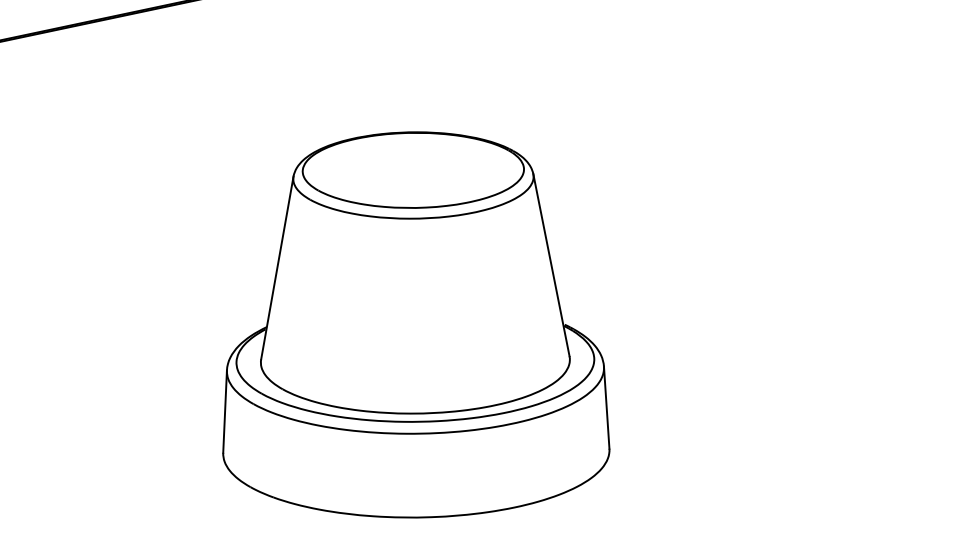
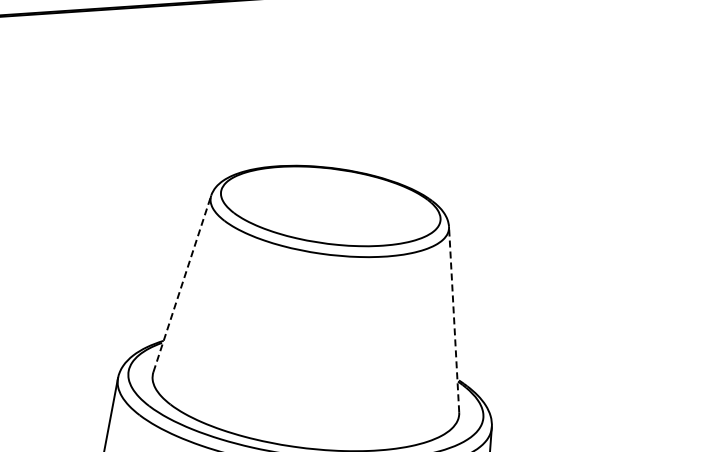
line: (551, 265) -> (454, 319), solid -> dashed
line: (277, 268) -> (182, 284), solid -> dashed

